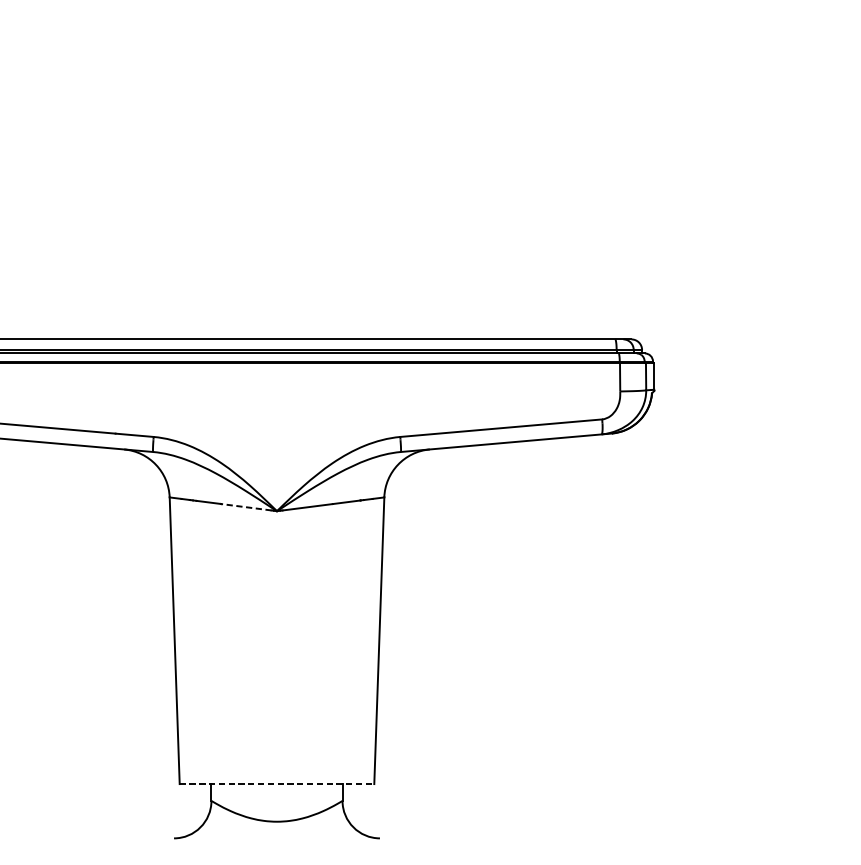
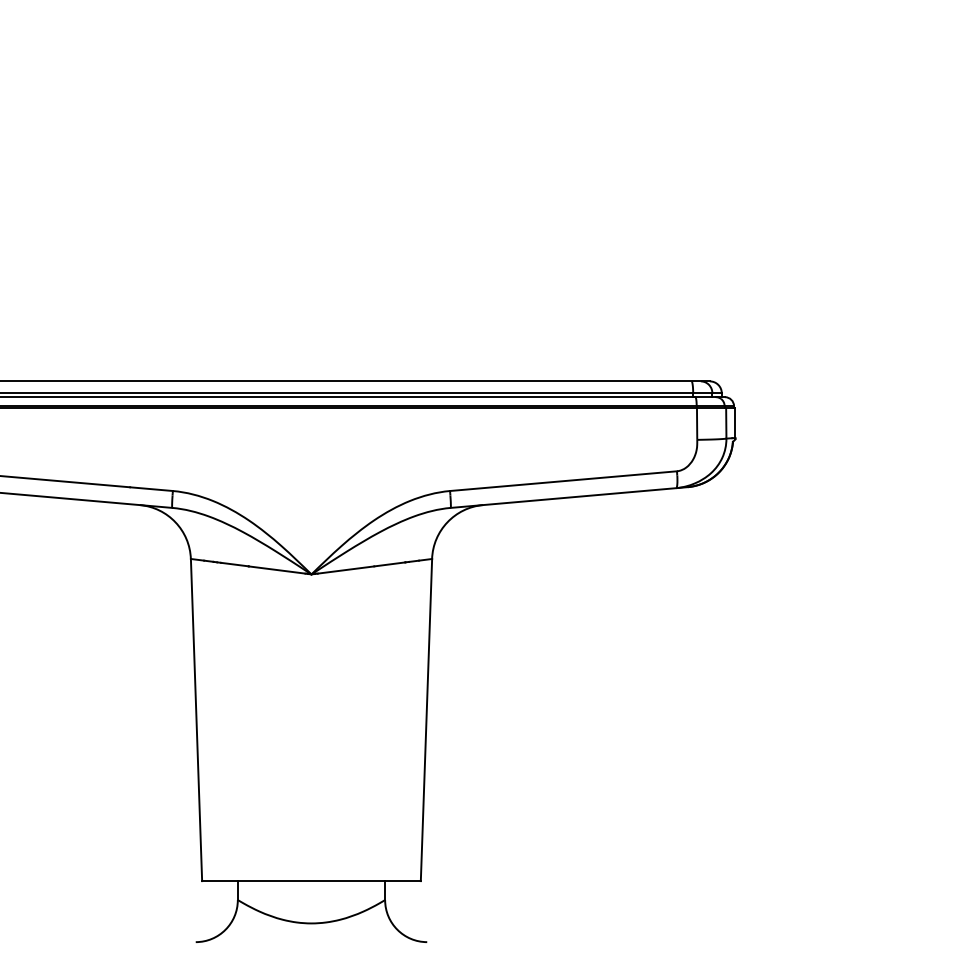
line: (246, 507) -> (277, 570), dashed -> solid
line: (277, 784) -> (311, 881), dashed -> solid

